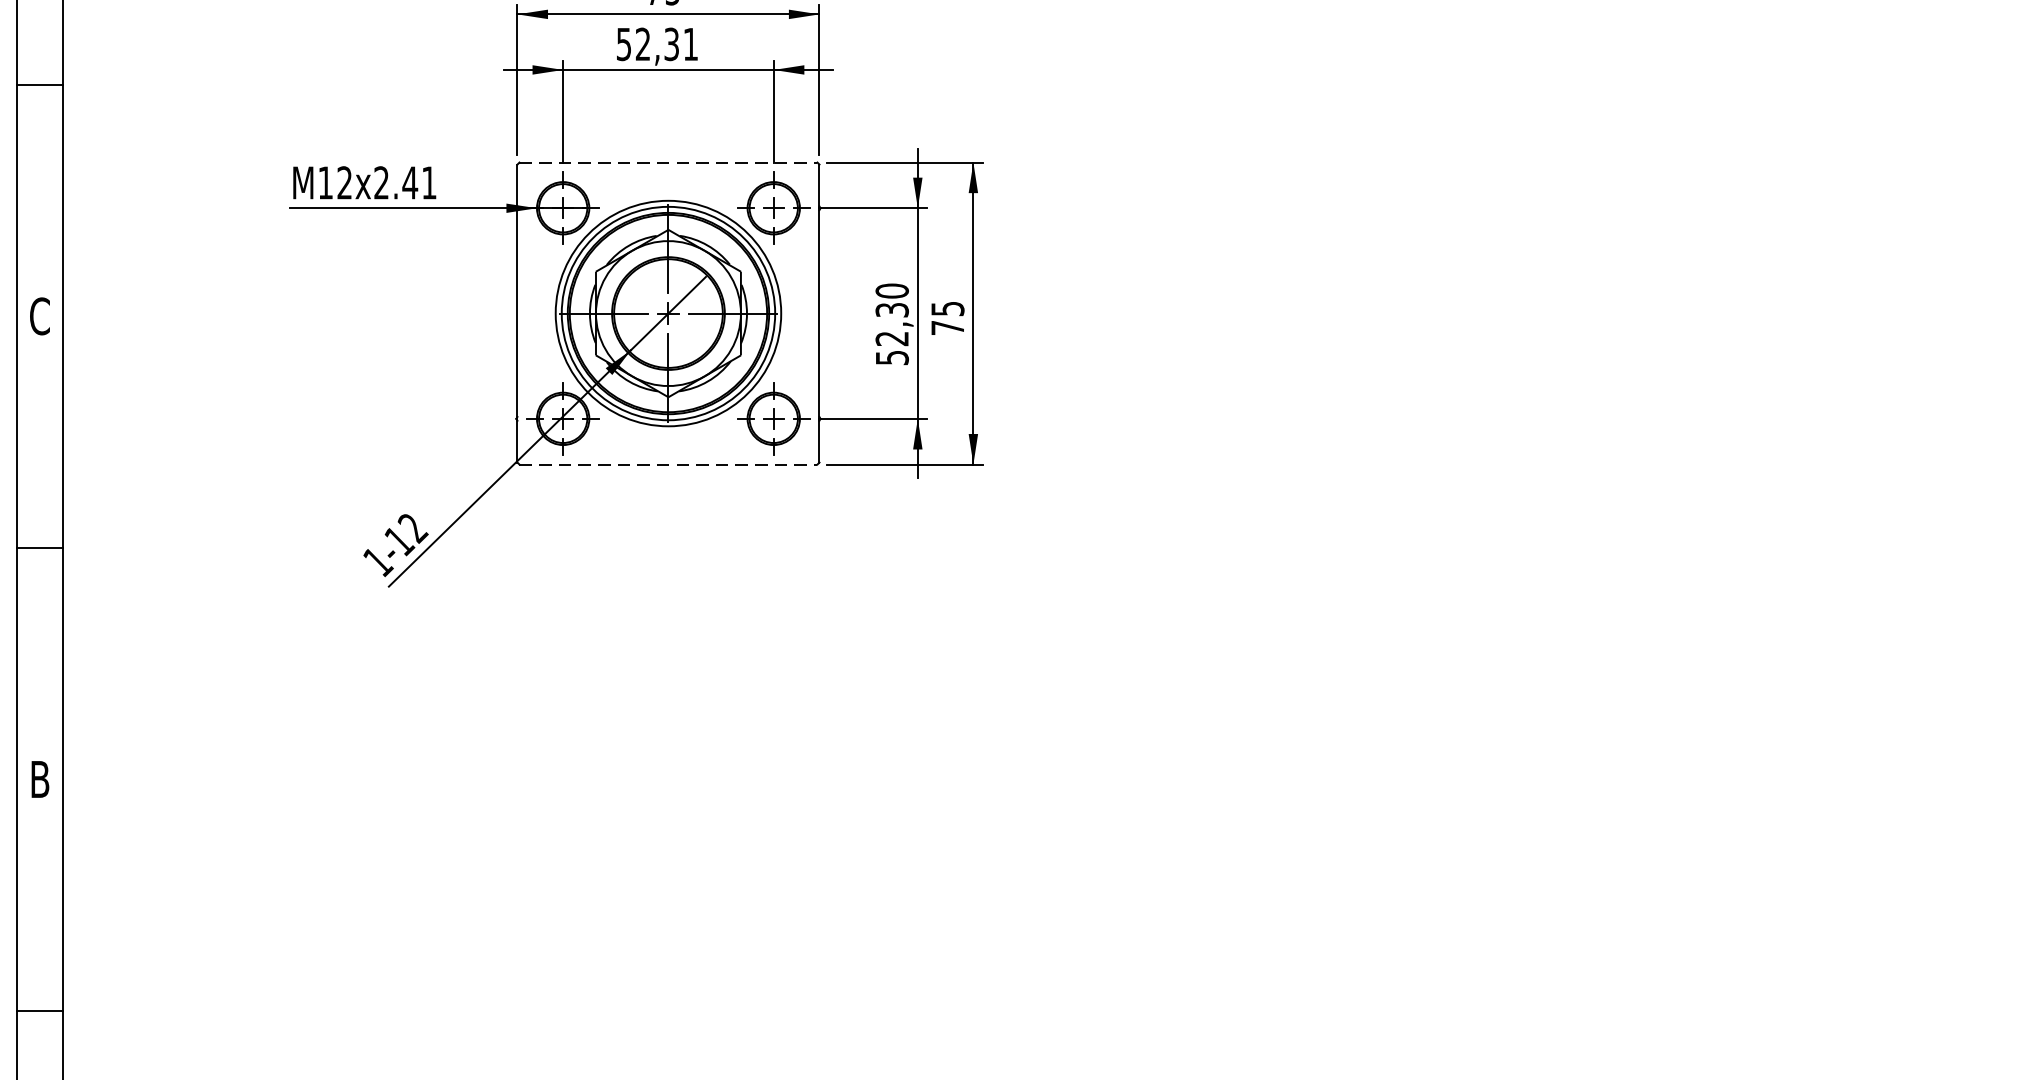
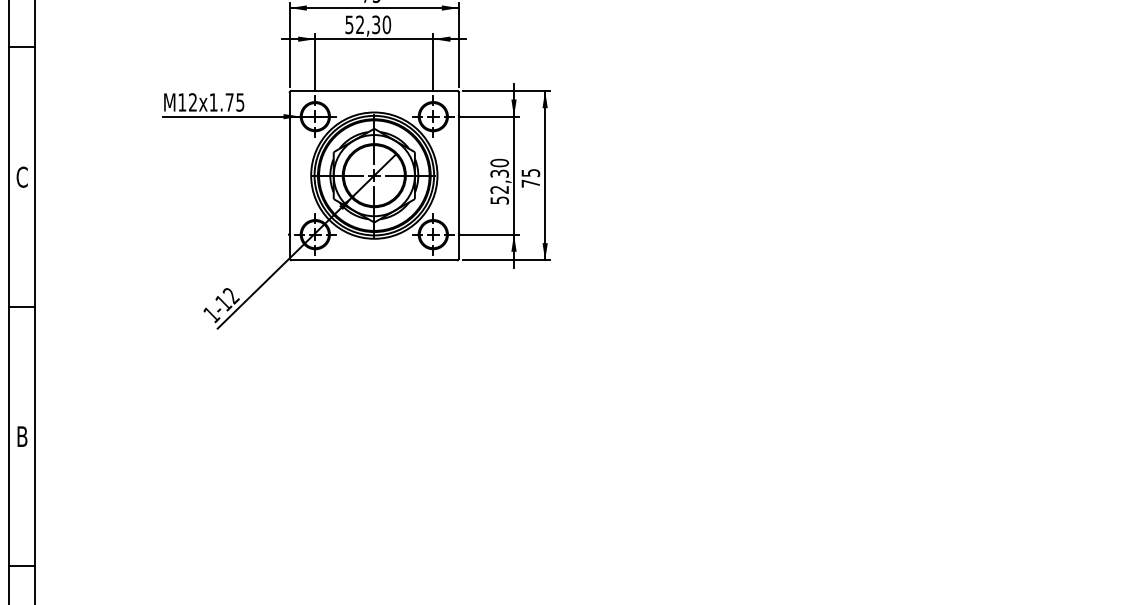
text: (690, 43) -> (386, 24), 52,31 -> 52,30
line: (668, 163) -> (374, 91), dashed -> solid
text: (404, 182) -> (226, 102), M12x2.41 -> M12x1.75
line: (668, 465) -> (374, 260), dashed -> solid

